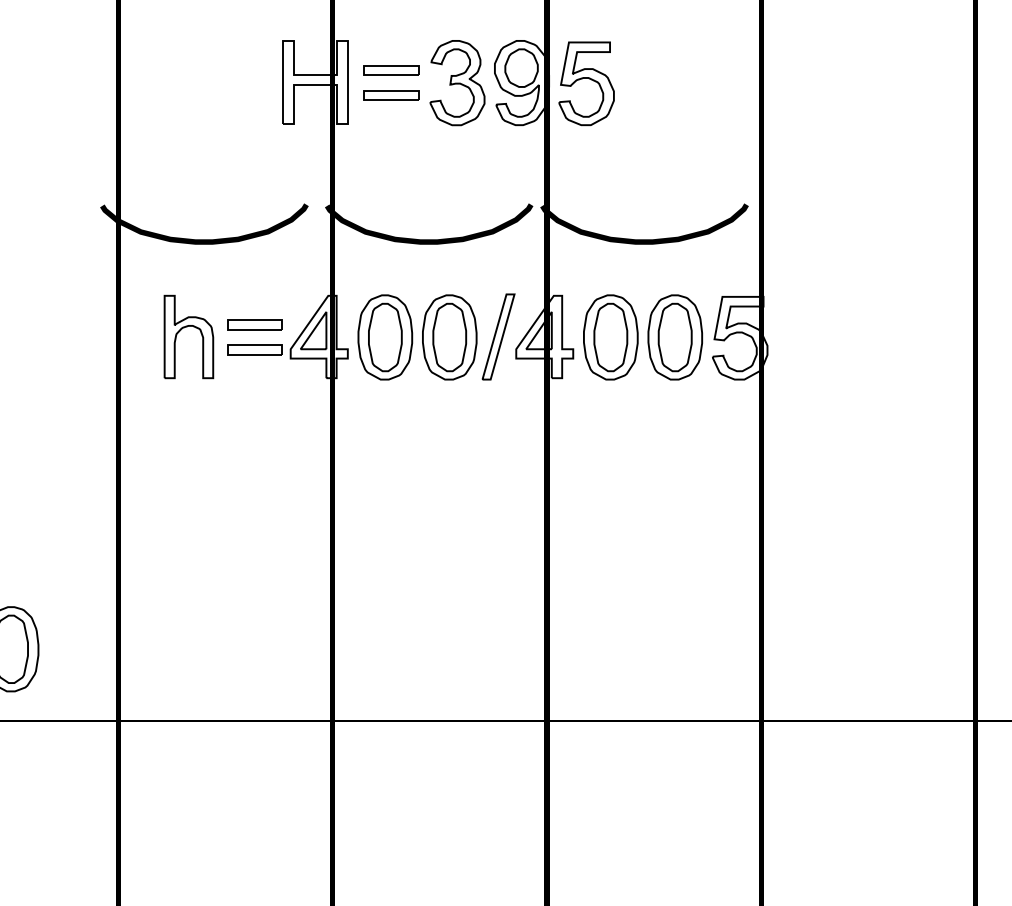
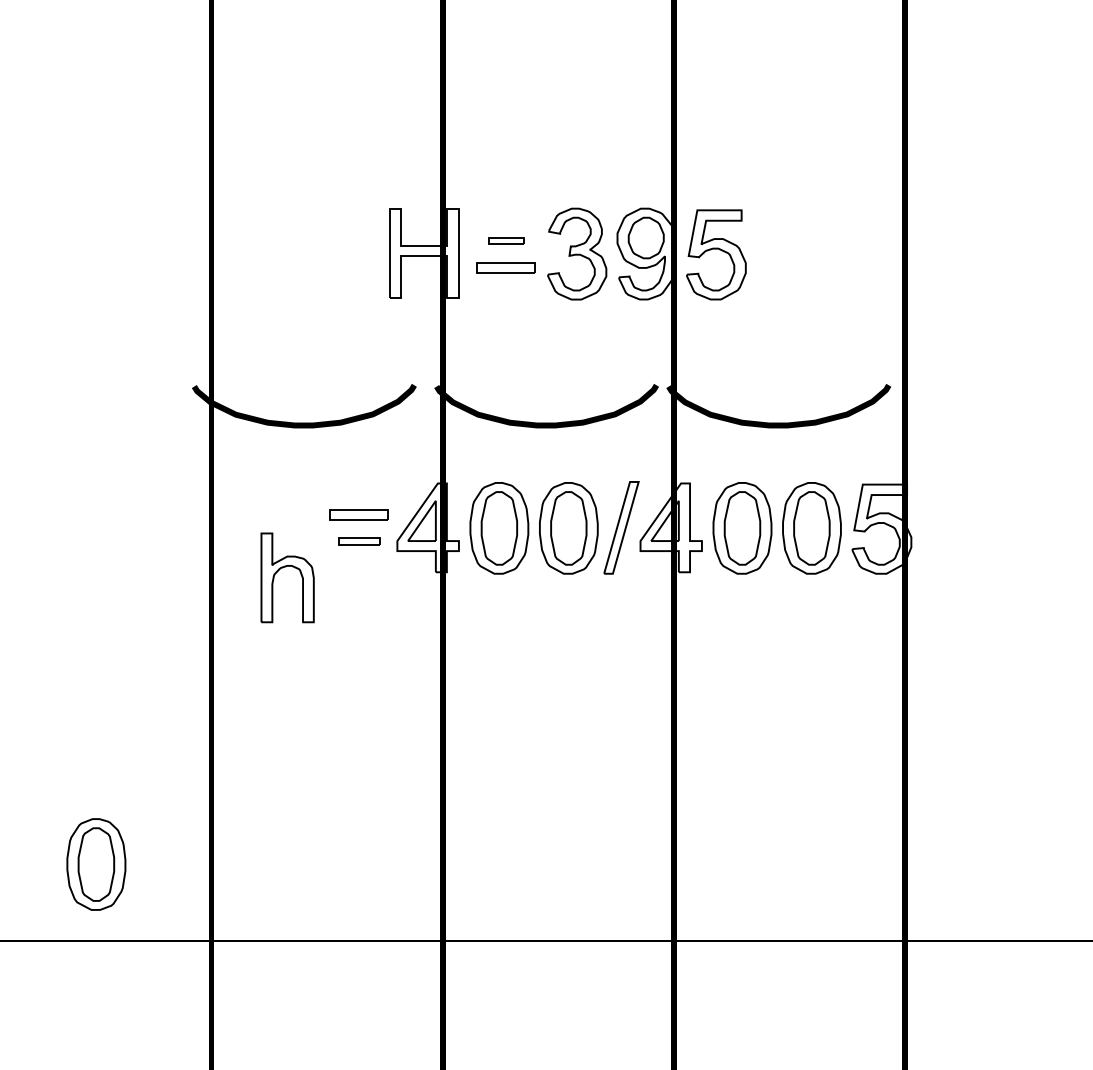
part: (391, 70) -> (505, 240), size x0.6
part: (187, 327) -> (286, 567), moved
part: (254, 349) -> (358, 541), size x0.7

